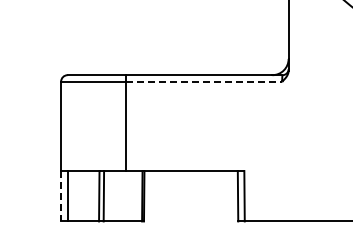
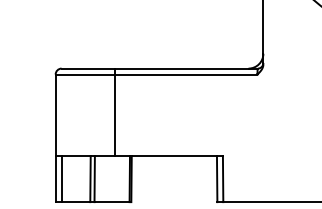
line: (204, 81) -> (186, 74), dashed -> solid
line: (61, 196) -> (56, 179), dashed -> solid

